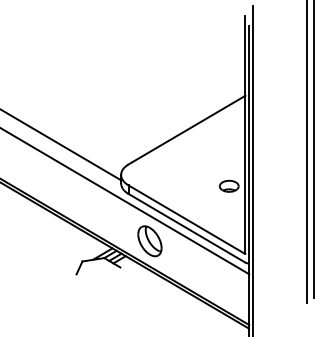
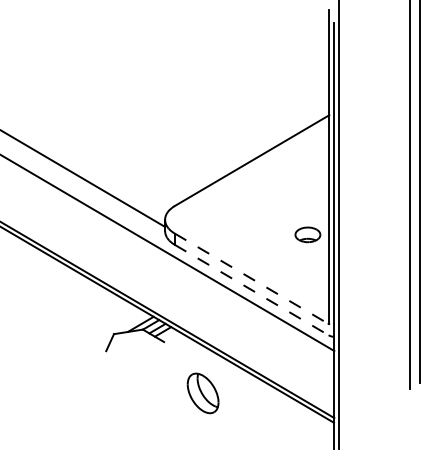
line: (187, 220) -> (252, 279), solid -> dashed
line: (187, 228) -> (252, 290), solid -> dashed
part: (149, 241) -> (202, 393), moved

